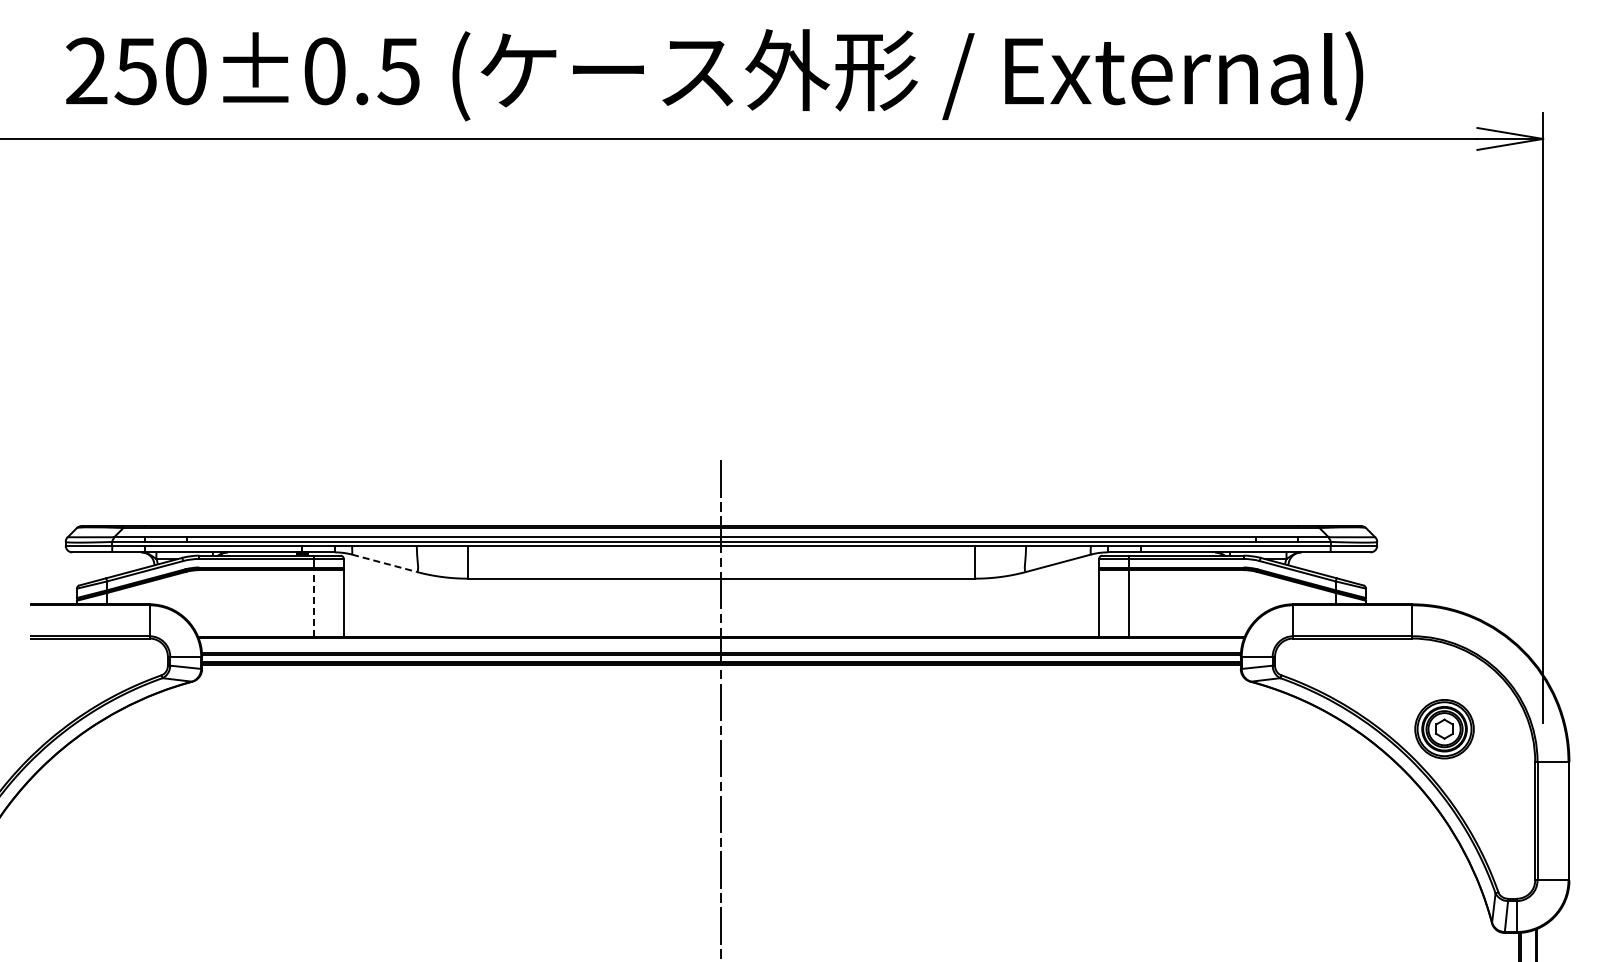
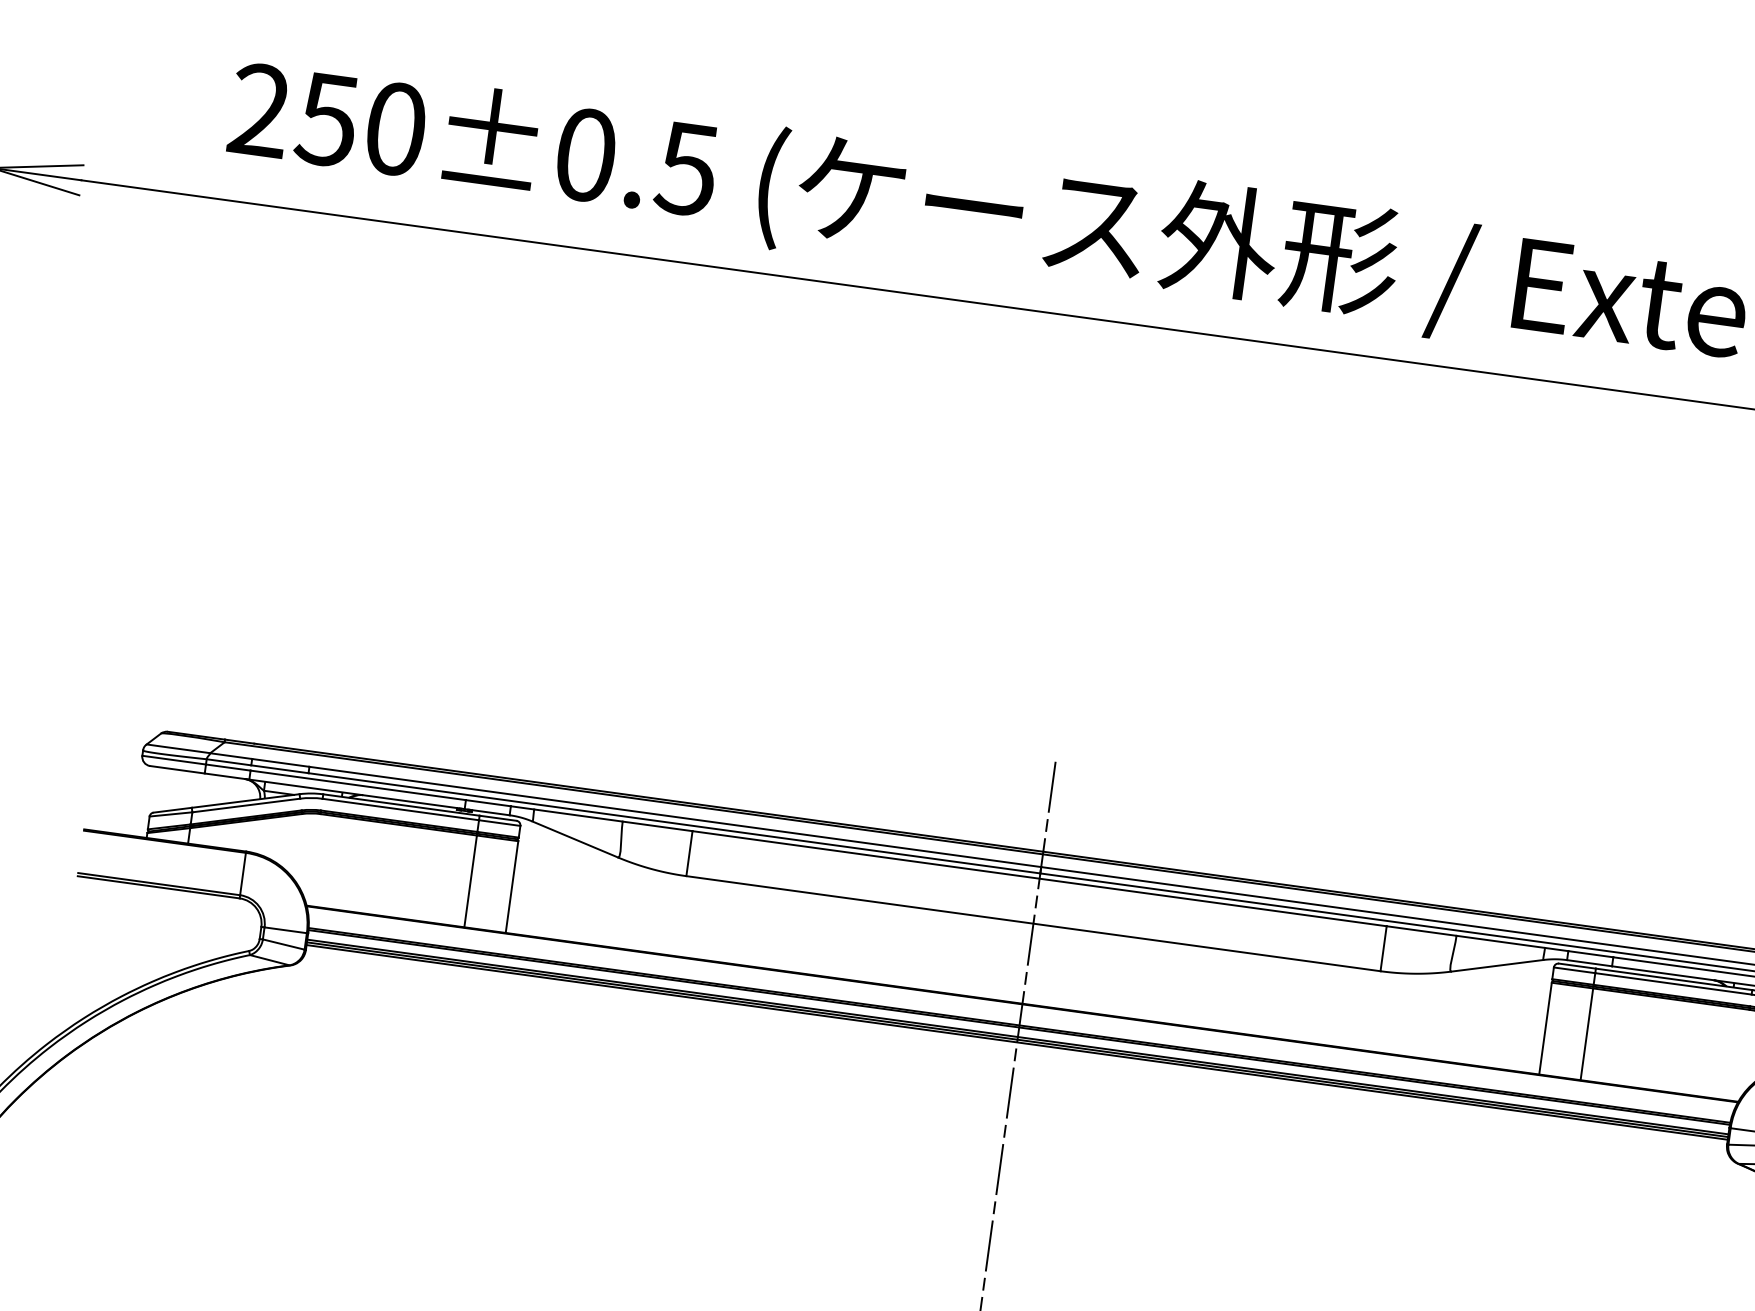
line: (384, 563) -> (575, 839), dashed -> solid
line: (313, 603) -> (470, 881), dashed -> solid

